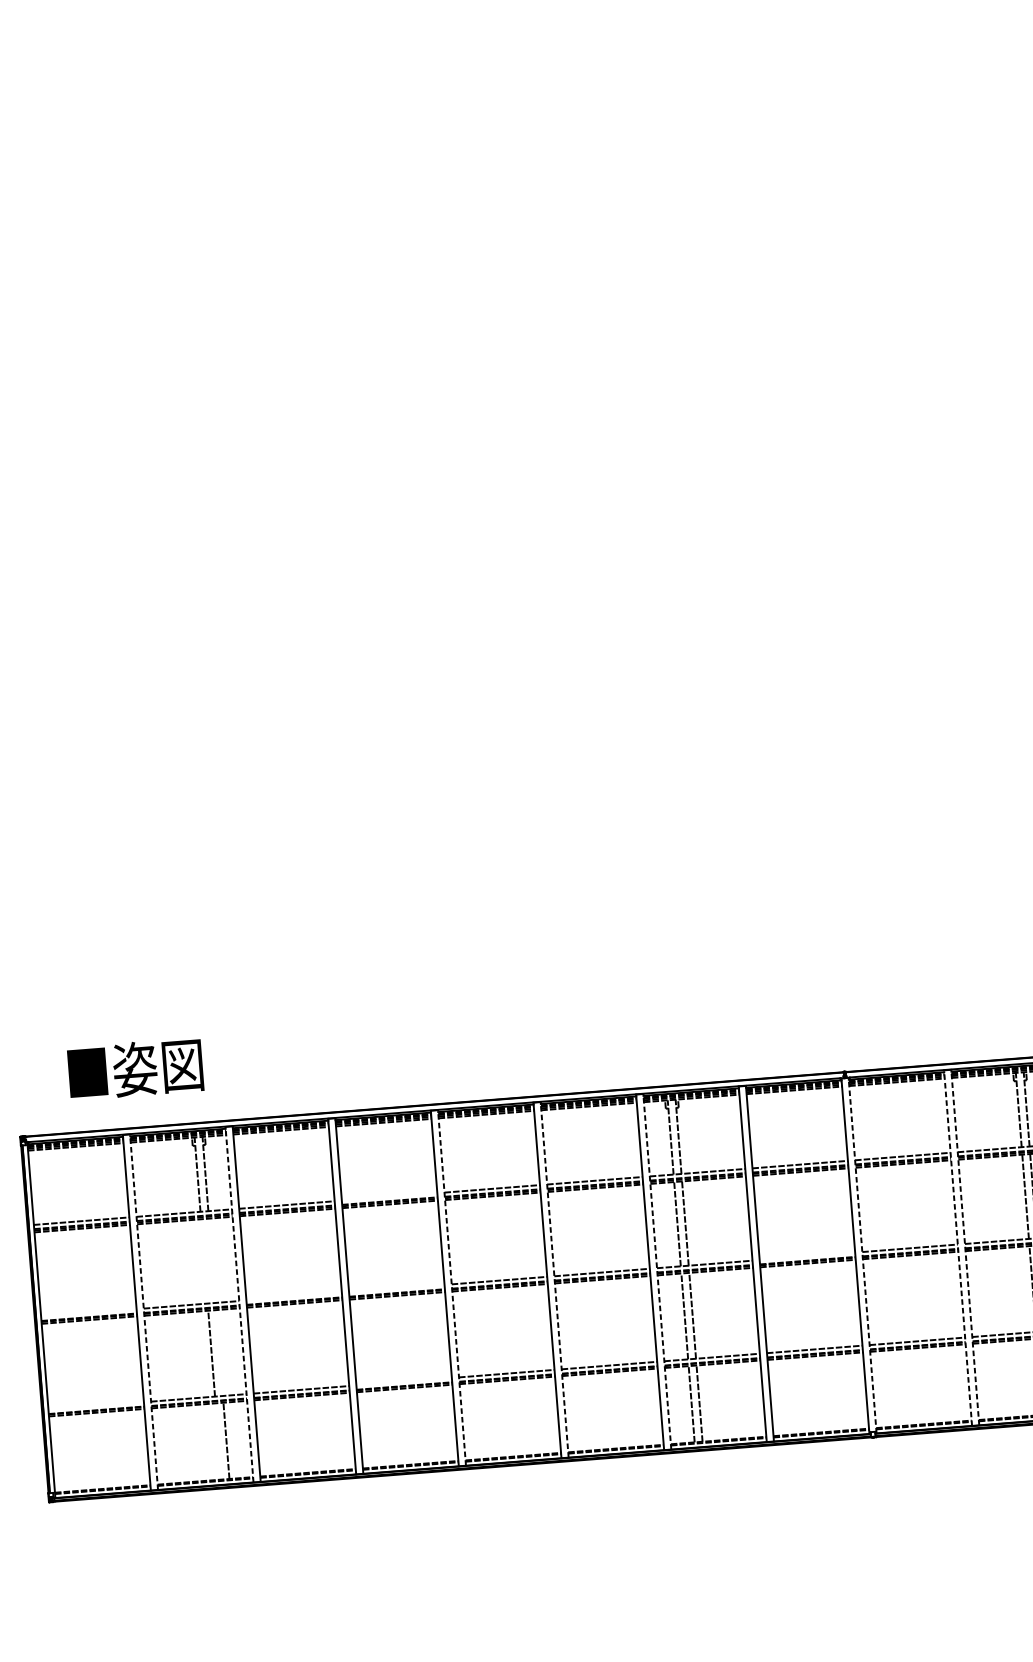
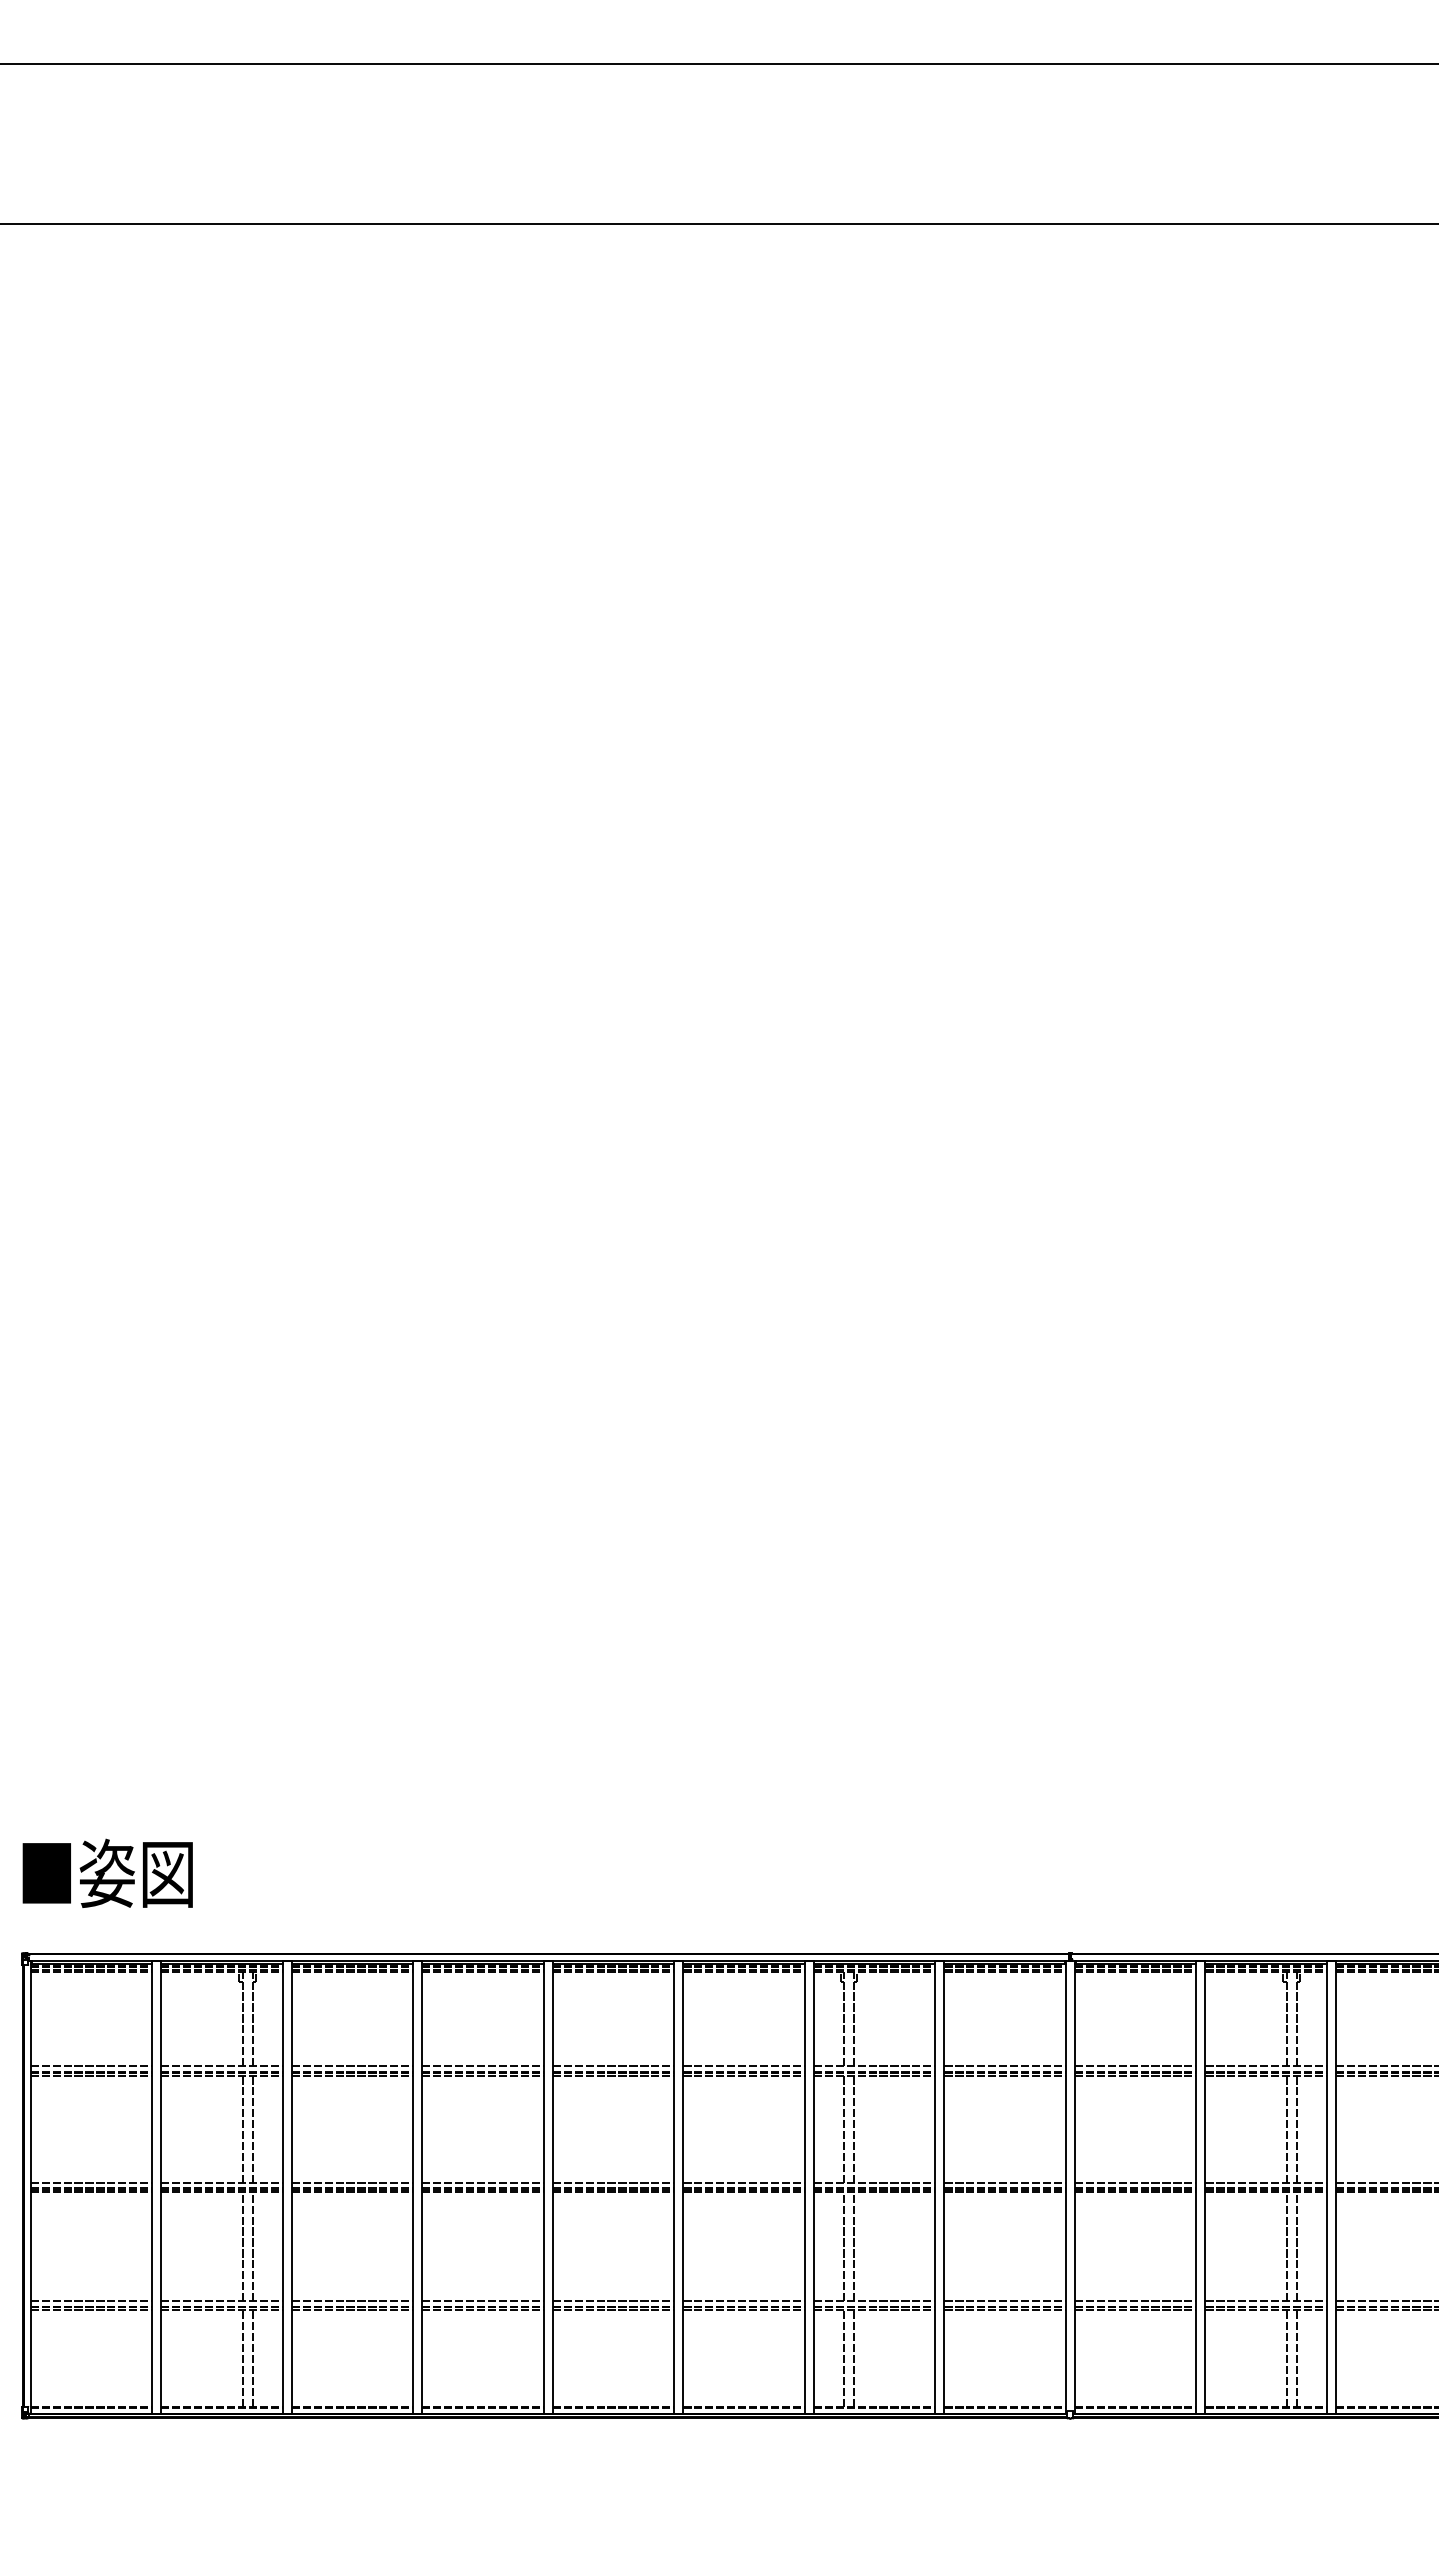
text: (135, 1068) -> (107, 1872), moved
line: (389, 1197) -> (482, 2066), added
line: (965, 1247) -> (1205, 2187), dashed -> solid
line: (958, 1248) -> (1196, 2187), dashed -> solid
line: (862, 1255) -> (1074, 2187), dashed -> solid
line: (806, 1256) -> (1004, 2182), added
line: (204, 1260) -> (242, 2128), added
line: (212, 1260) -> (252, 2128), added
line: (657, 1271) -> (813, 2187), dashed -> solid
line: (554, 1279) -> (683, 2187), dashed -> solid
line: (451, 1287) -> (552, 2187), dashed -> solid
line: (396, 1288) -> (482, 2182), added
line: (294, 1296) -> (352, 2182), added
line: (239, 1304) -> (282, 2187), dashed -> solid
line: (88, 1312) -> (91, 2182), added
line: (144, 1312) -> (161, 2187), dashed -> solid
line: (219, 1352) -> (252, 2246), added
line: (403, 1381) -> (482, 2301), added
line: (96, 1406) -> (91, 2301), added
line: (218, 1440) -> (242, 2357), added

